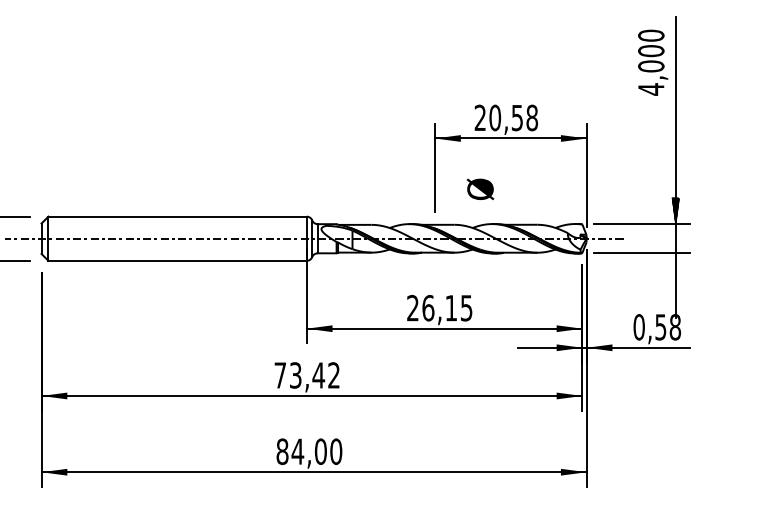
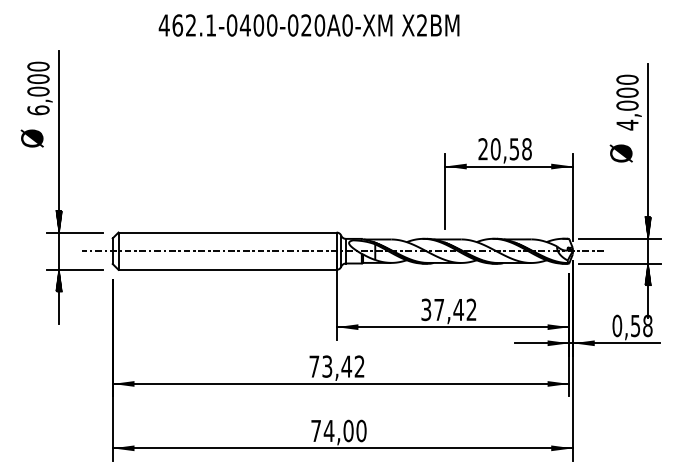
text: (479, 189) -> (620, 153), moved
hatch: (674, 266) -> (647, 274), added
text: (439, 307) -> (448, 309), 26,15 -> 37,42
text: (282, 451) -> (316, 430), 84,00 -> 74,00

